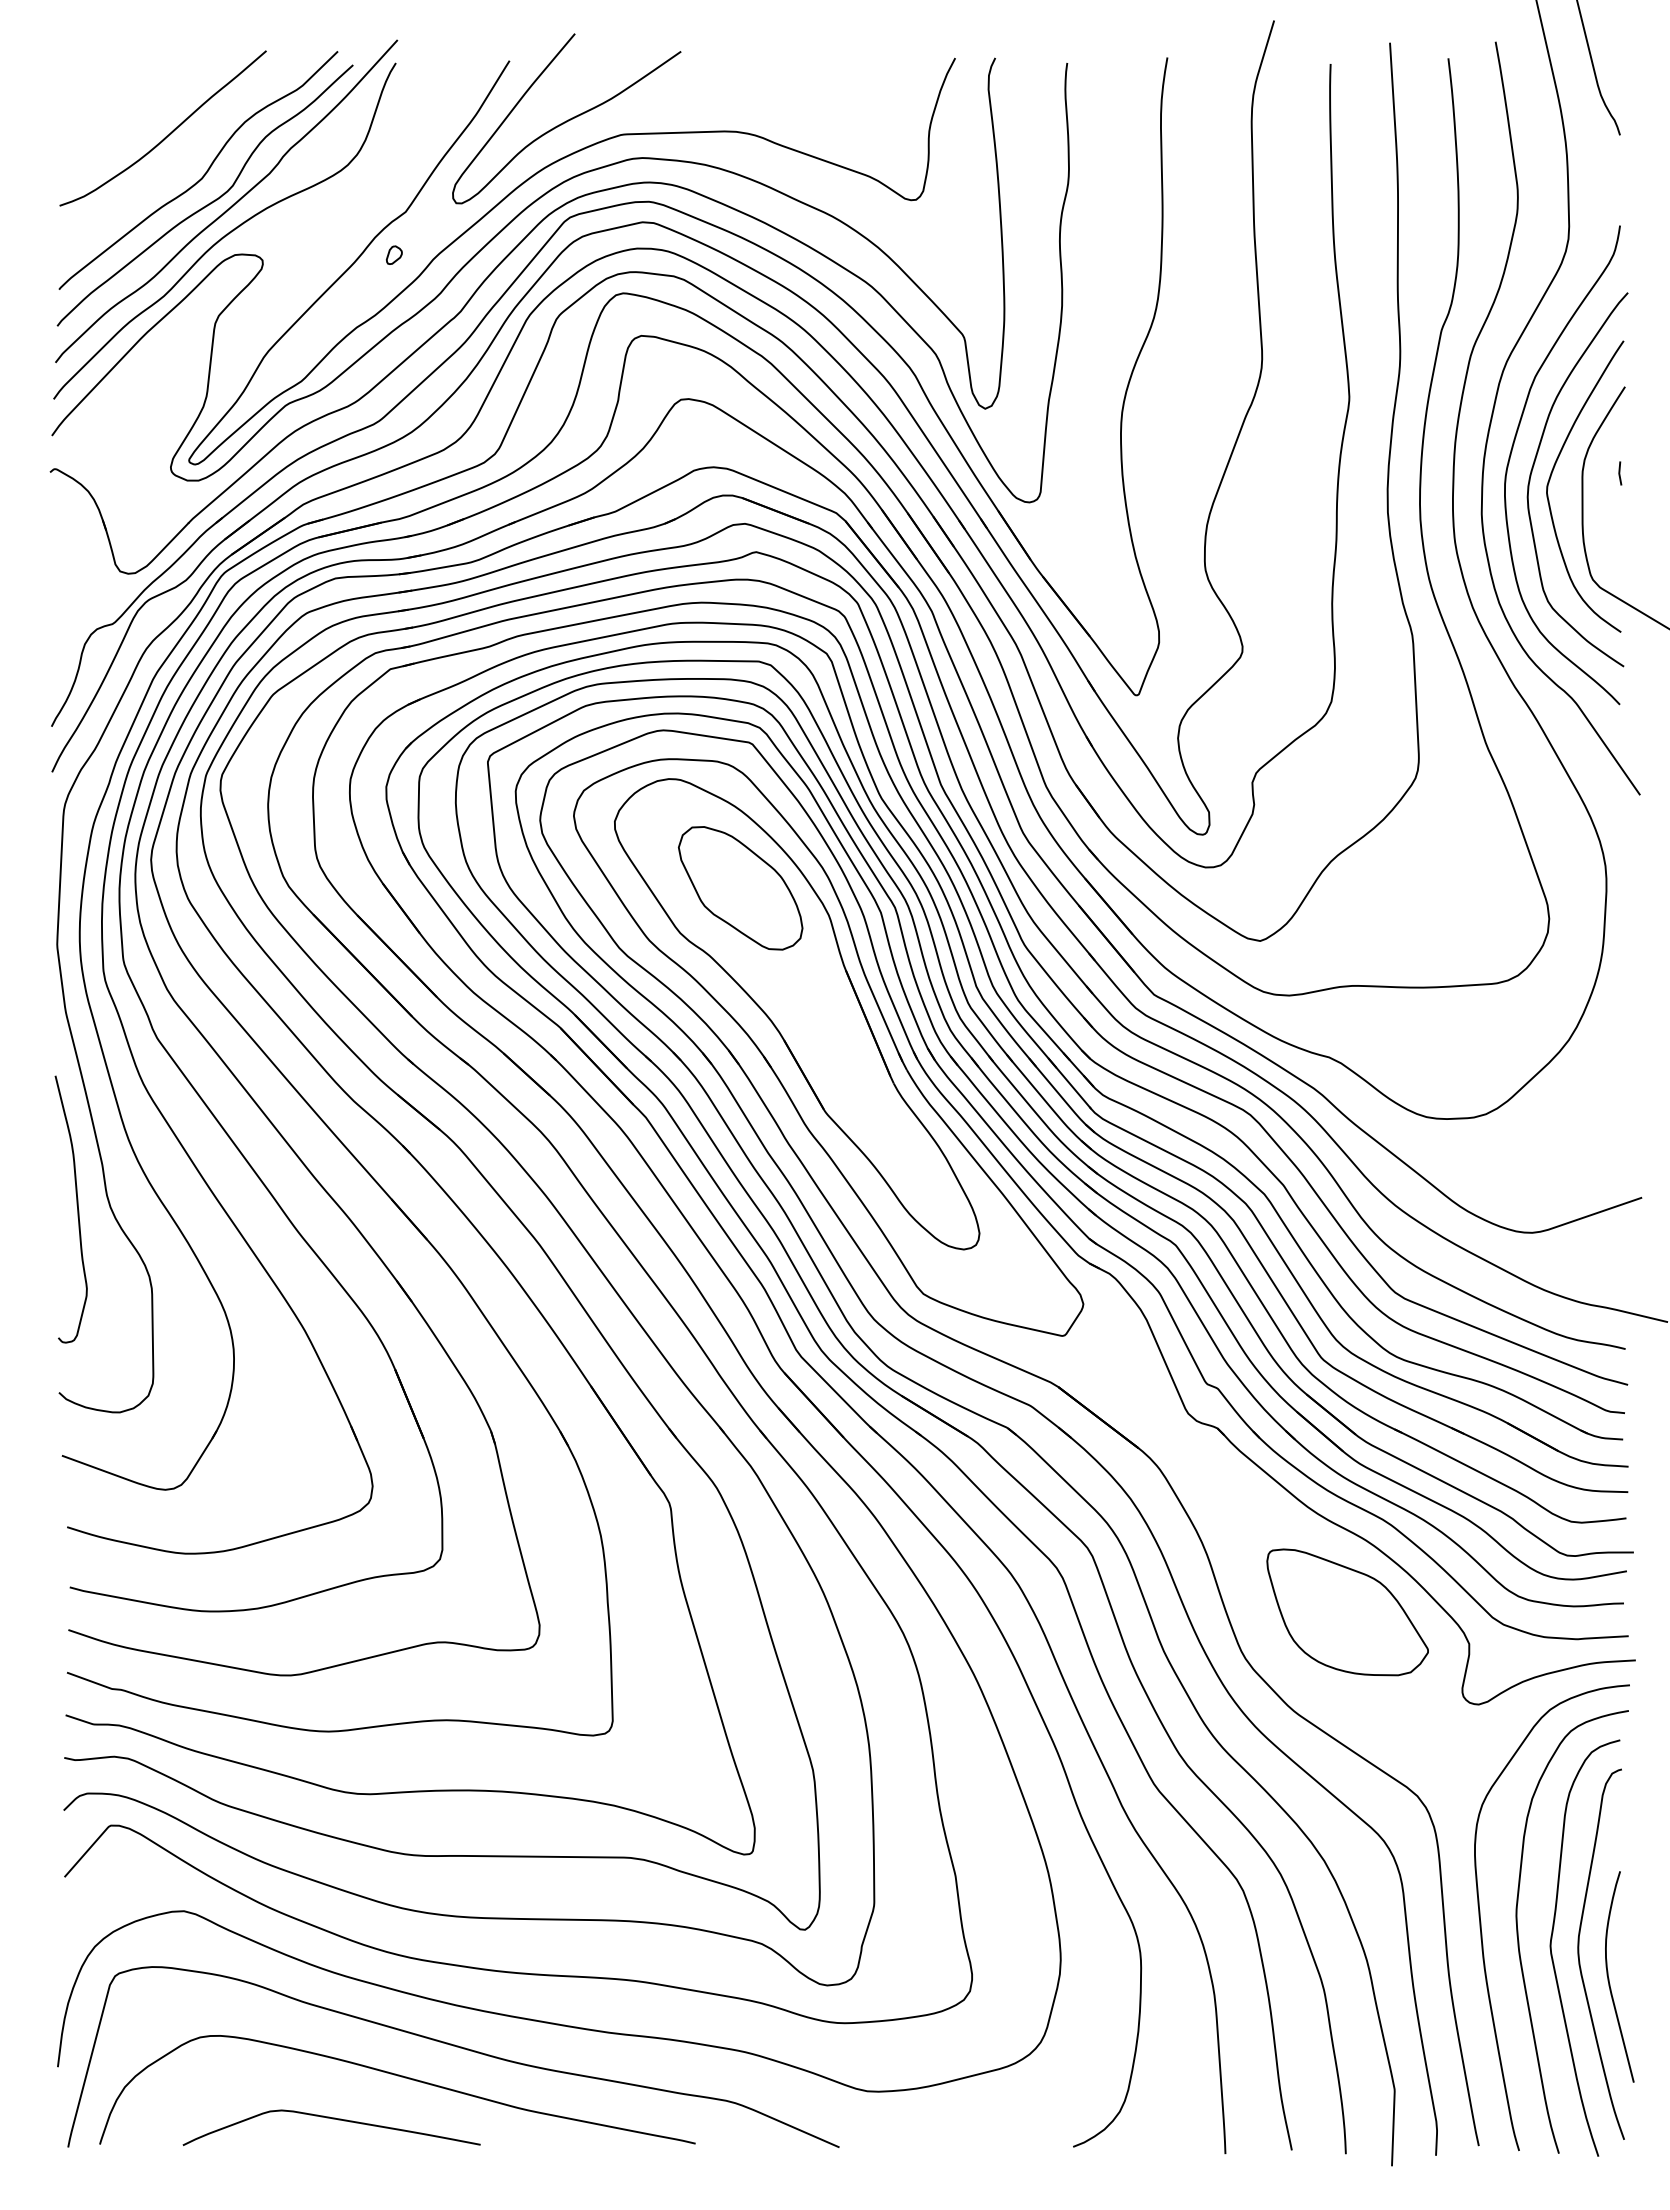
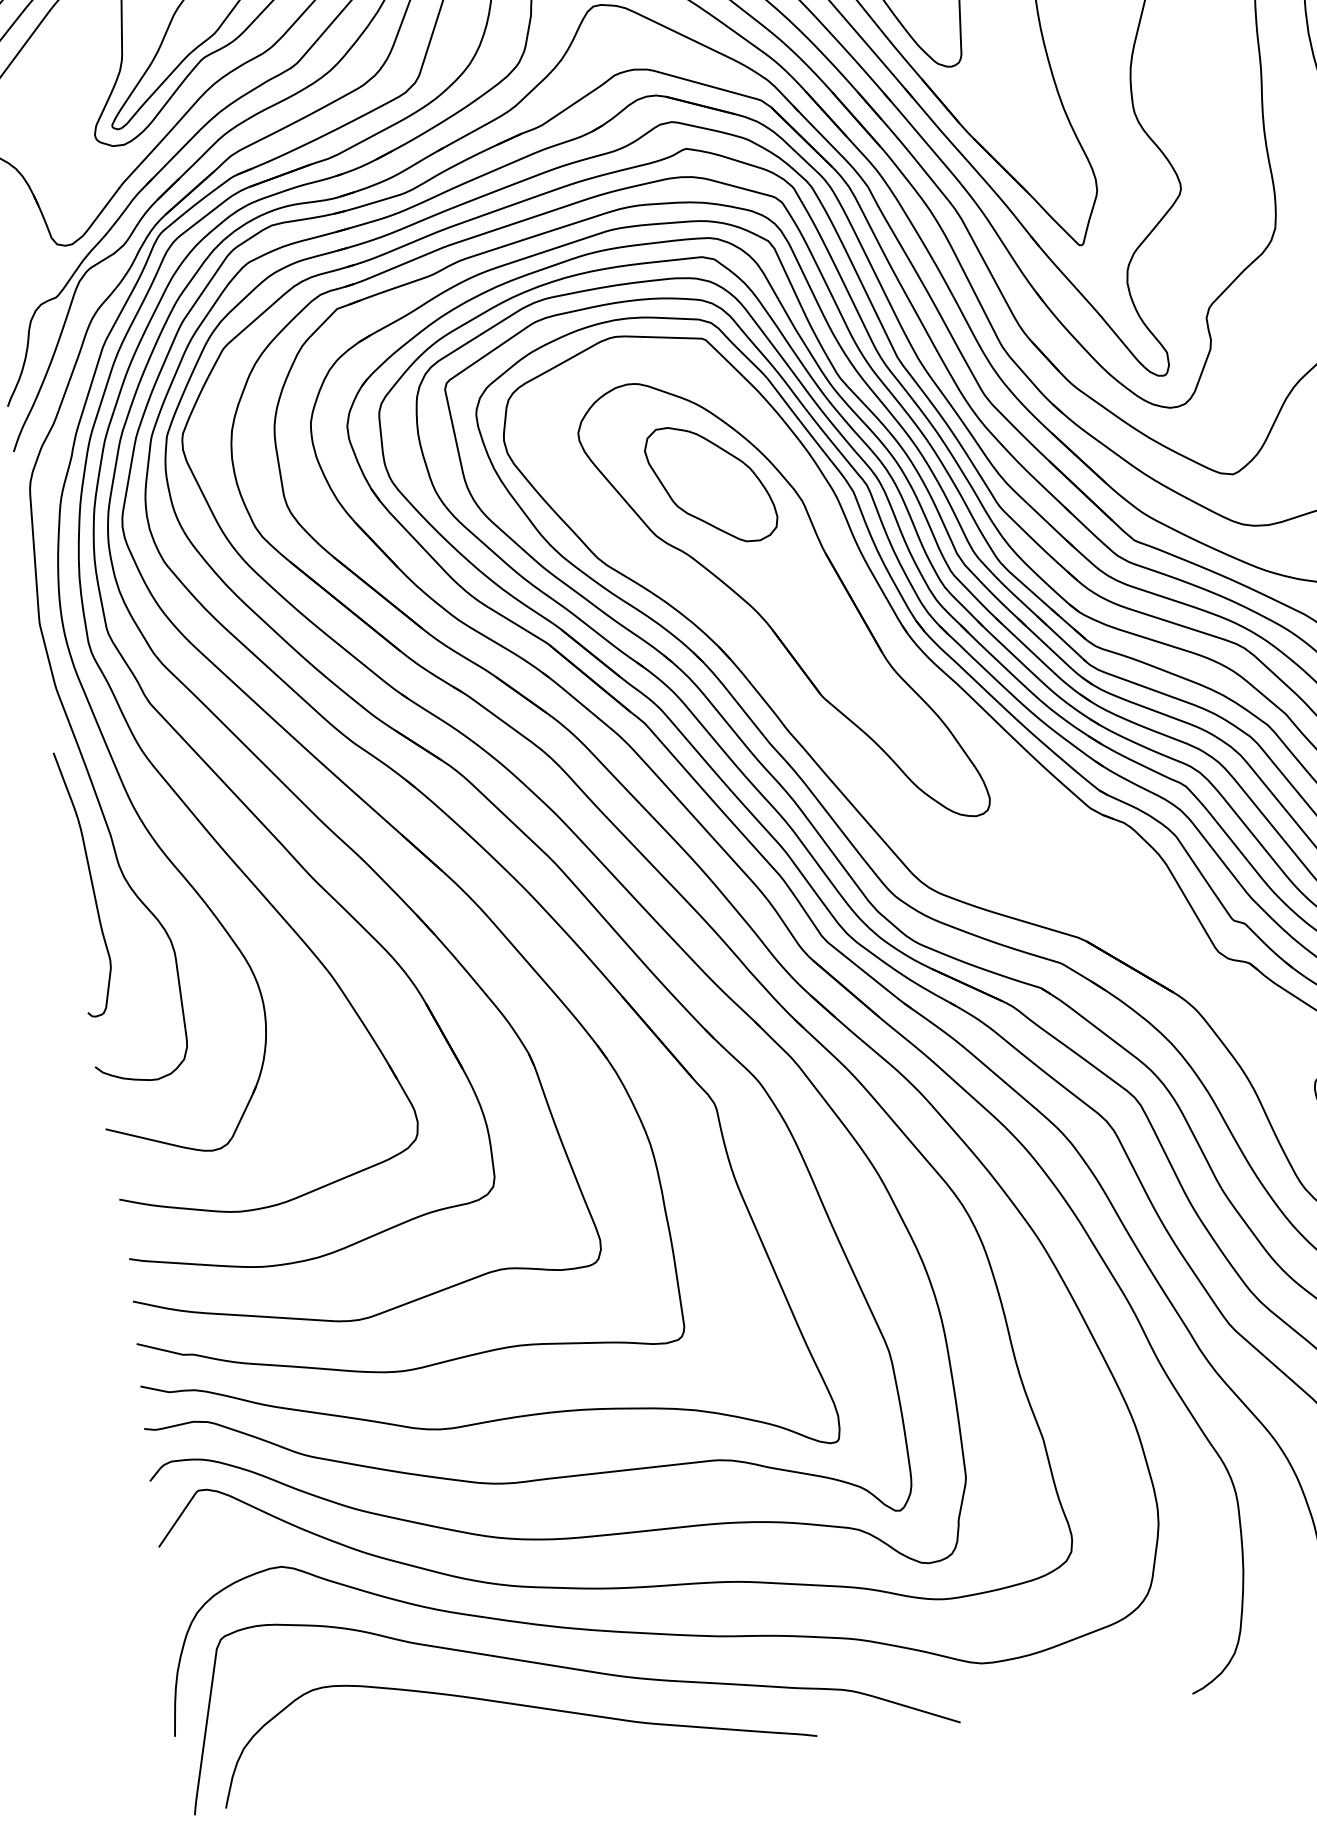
part: (828, 1047) -> (817, 631), removed
curve: (332, 2119) -> (453, 1755), removed

